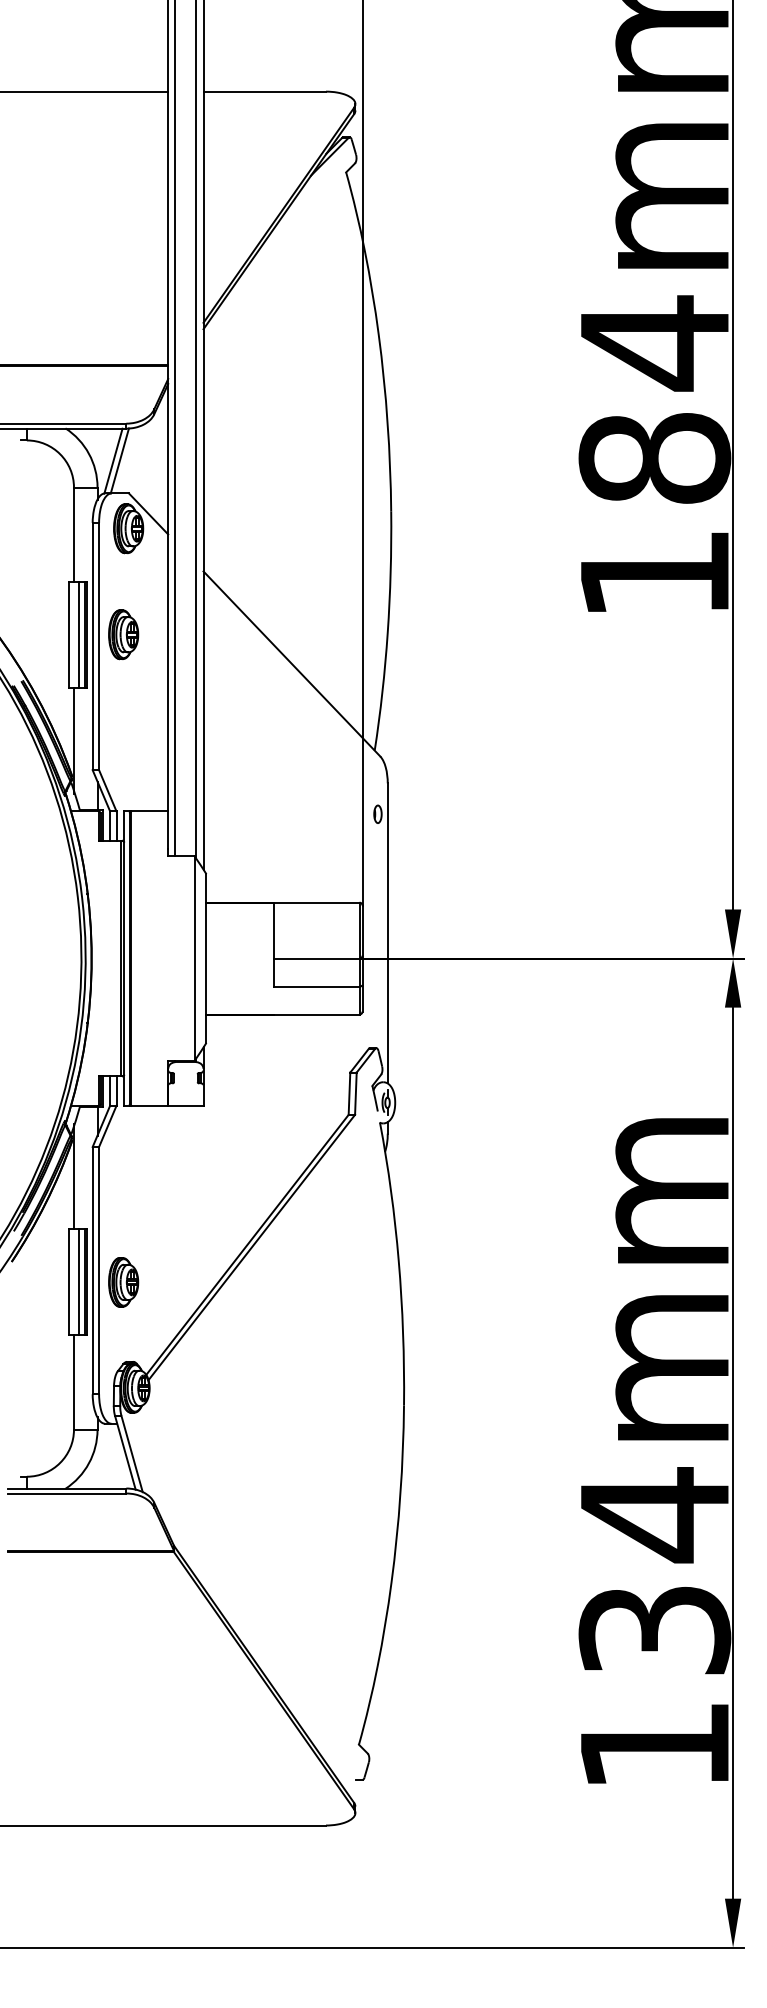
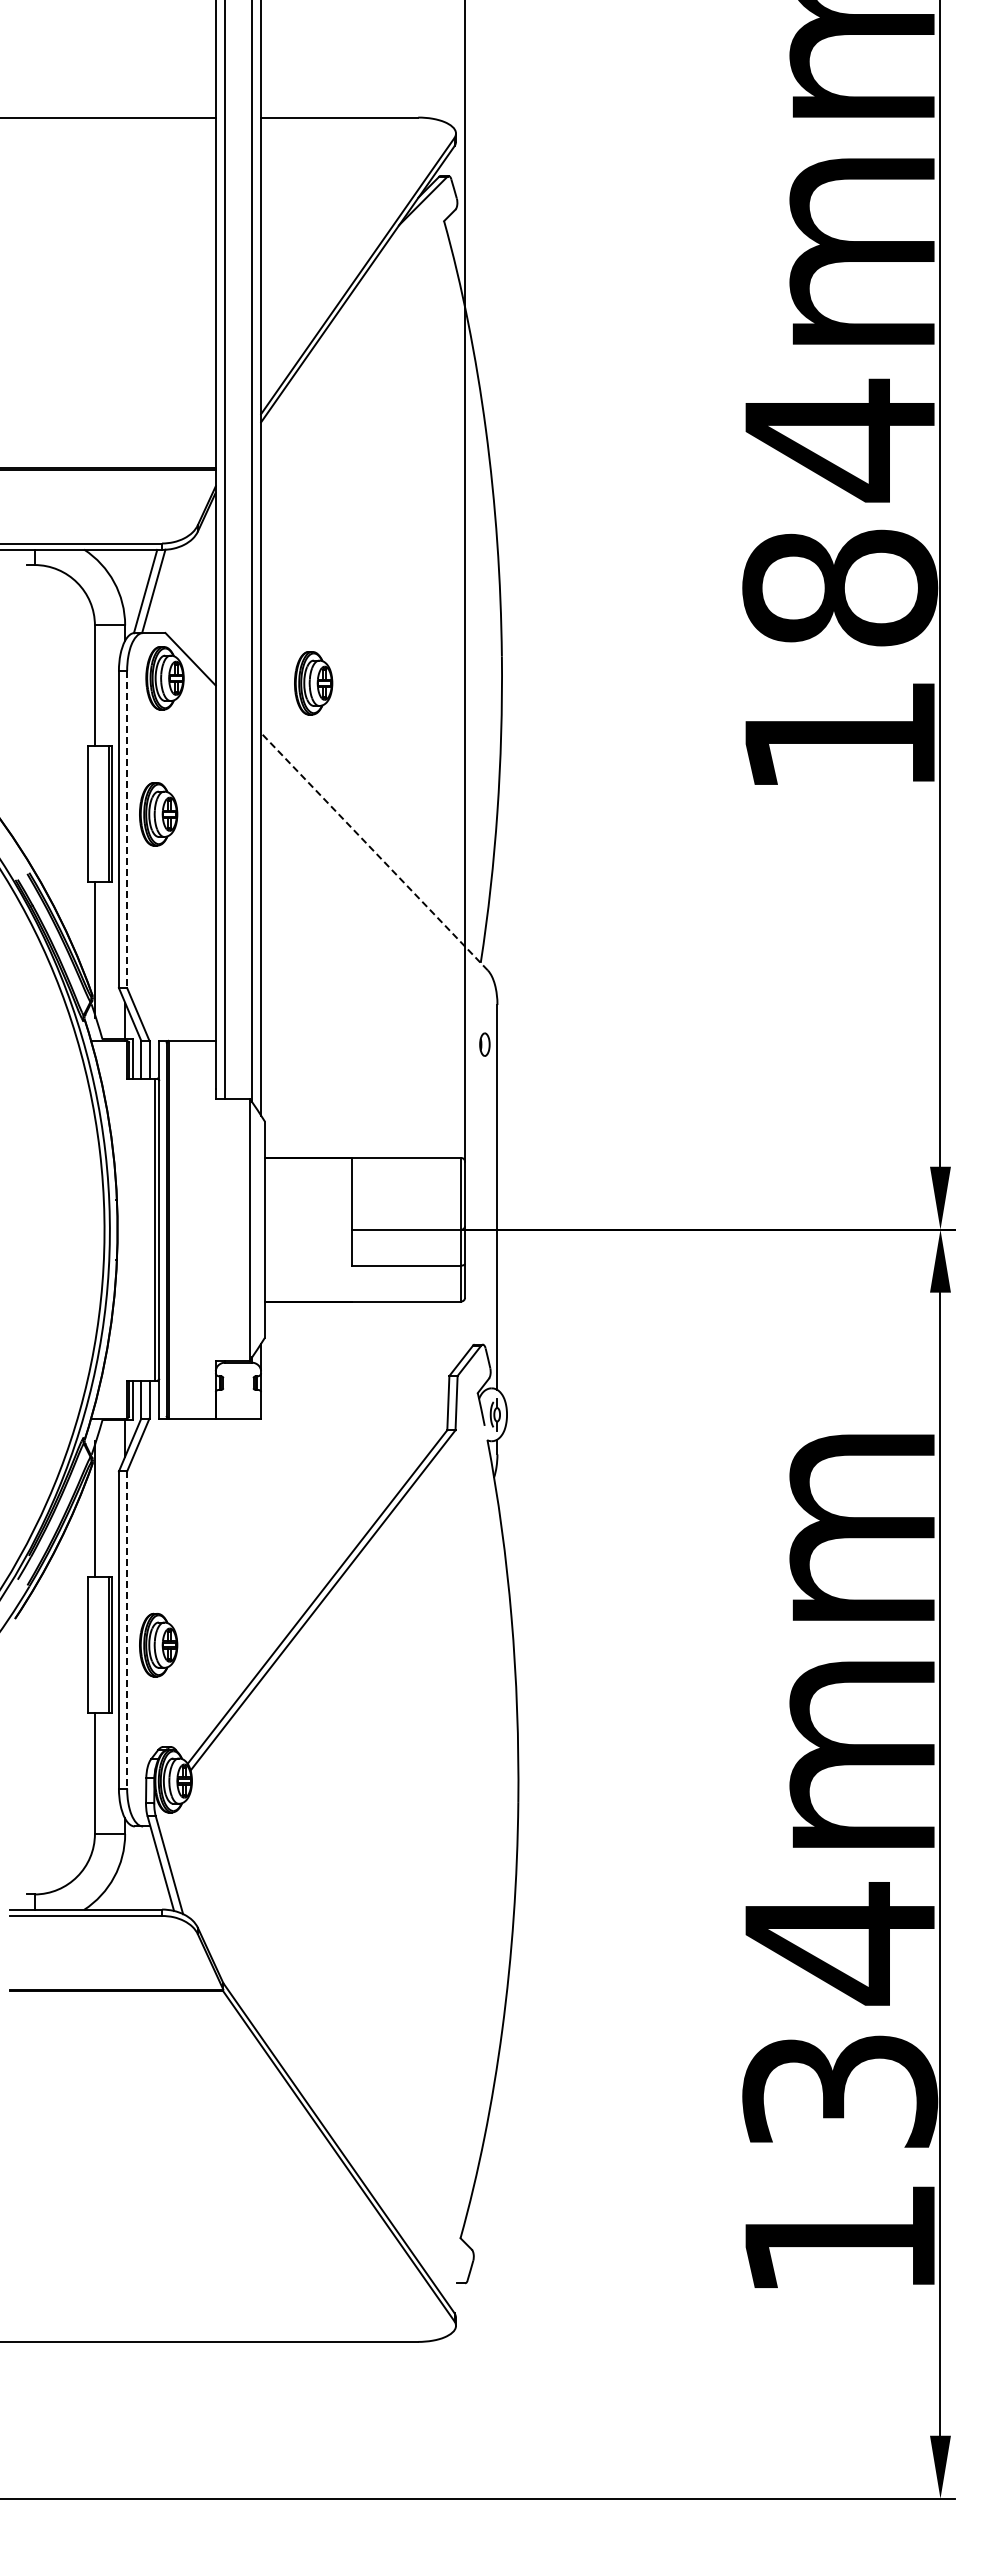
part: (244, 532) -> (313, 683), added
line: (78, 634) -> (100, 814), removed
line: (99, 646) -> (127, 829), solid -> dashed
line: (291, 663) -> (374, 851), solid -> dashed
line: (99, 1270) -> (127, 1630), solid -> dashed
line: (78, 1282) -> (100, 1645), removed

